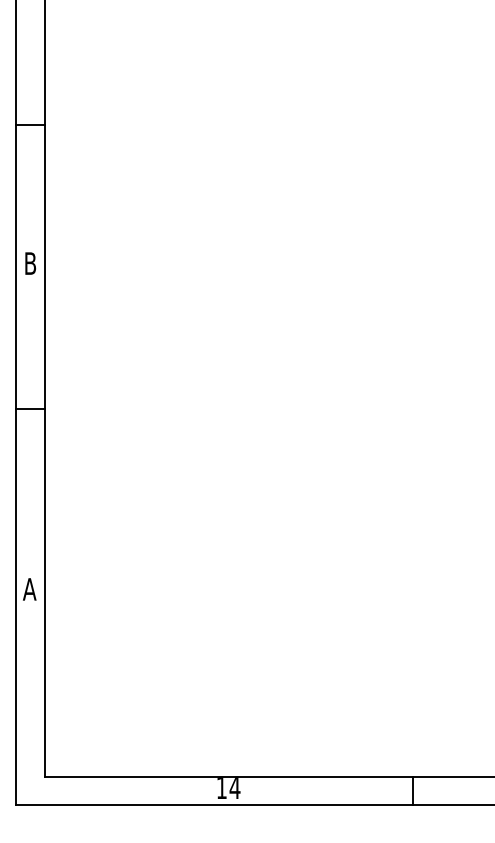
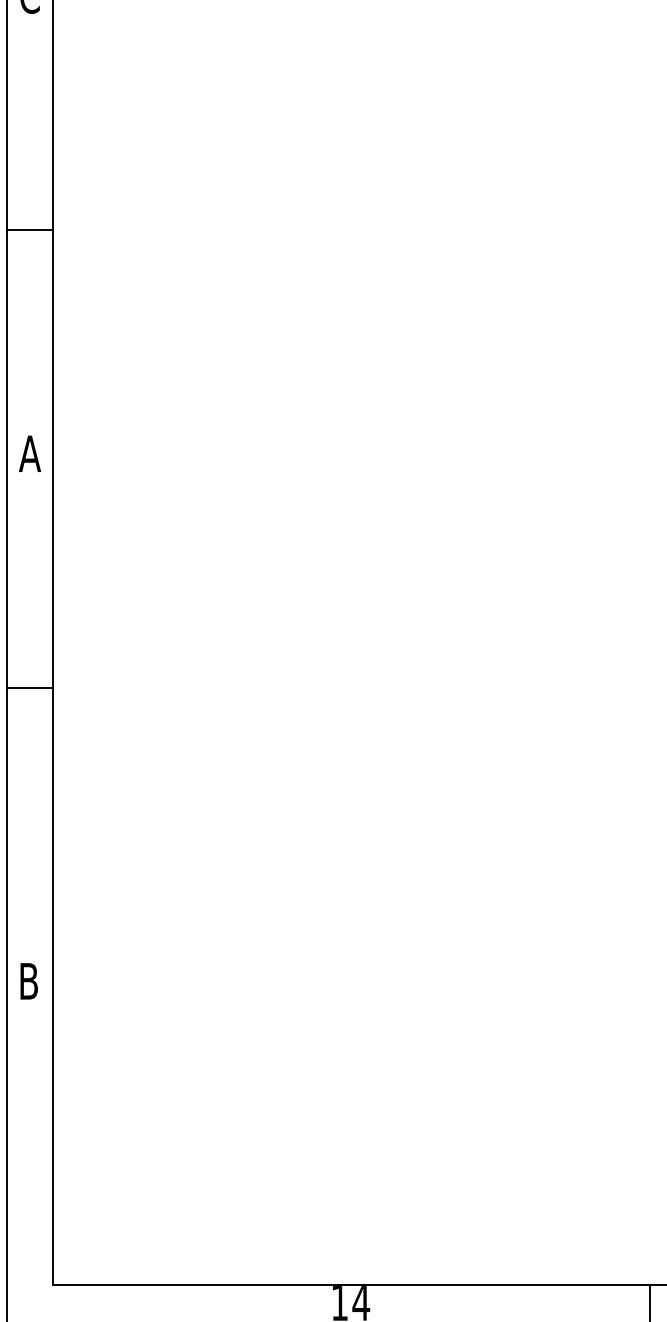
text: (30, 263) -> (30, 453), B -> A
text: (29, 589) -> (28, 981), A -> B

